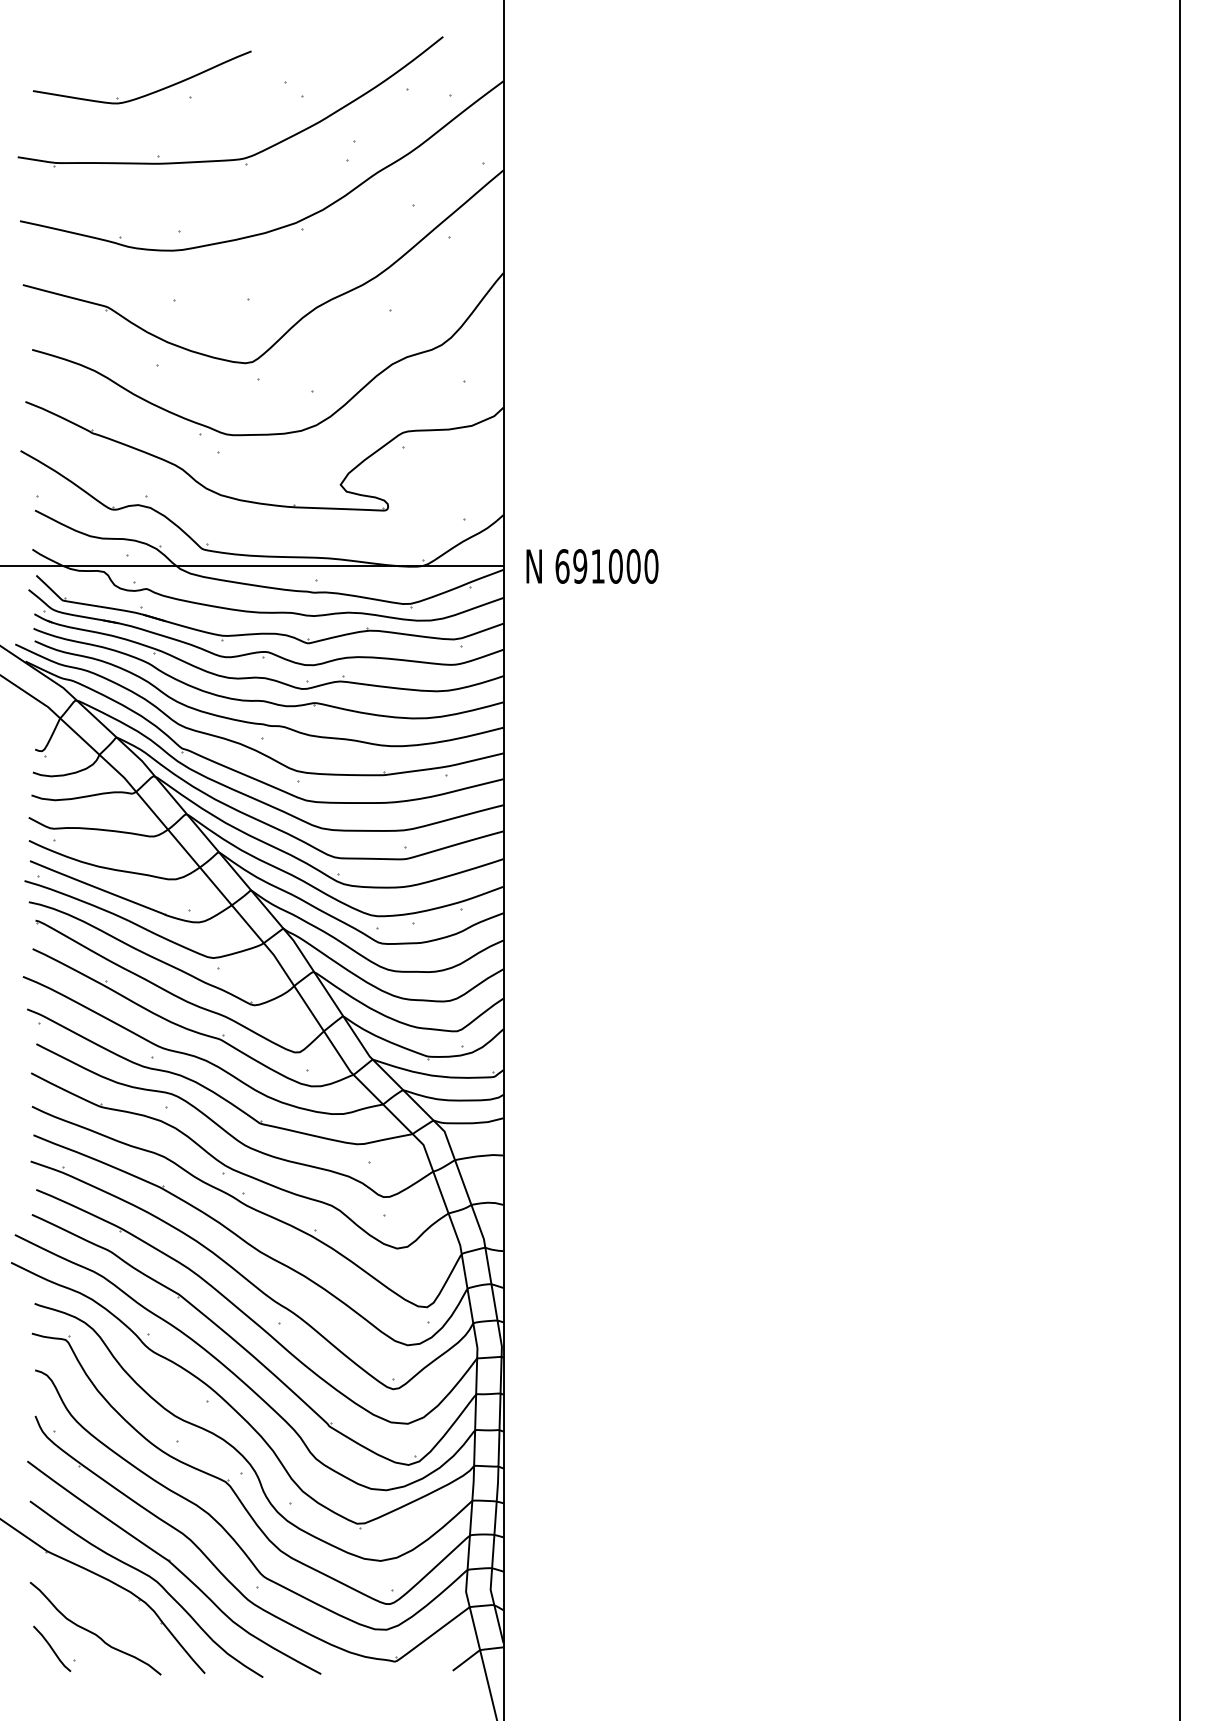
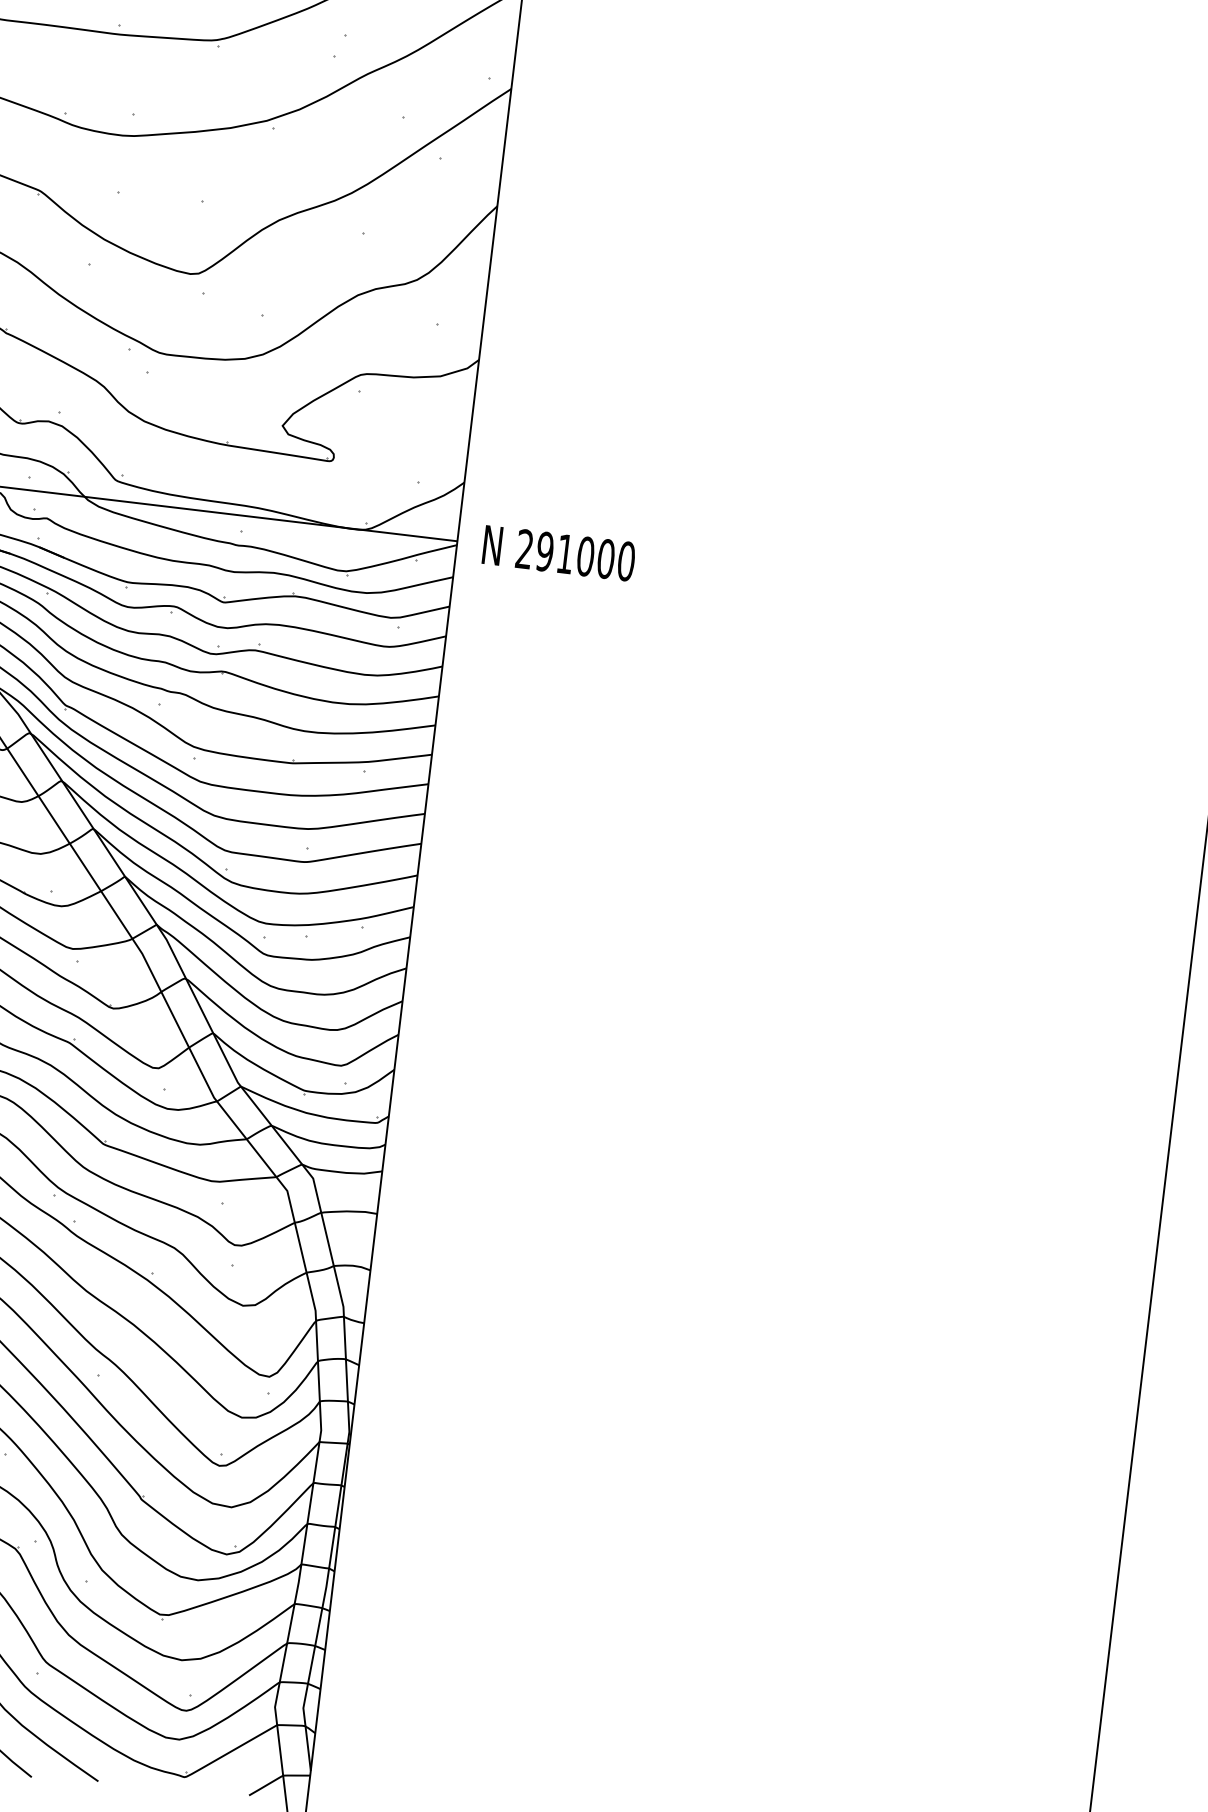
text: (562, 566) -> (524, 549), 691000 -> 291000

